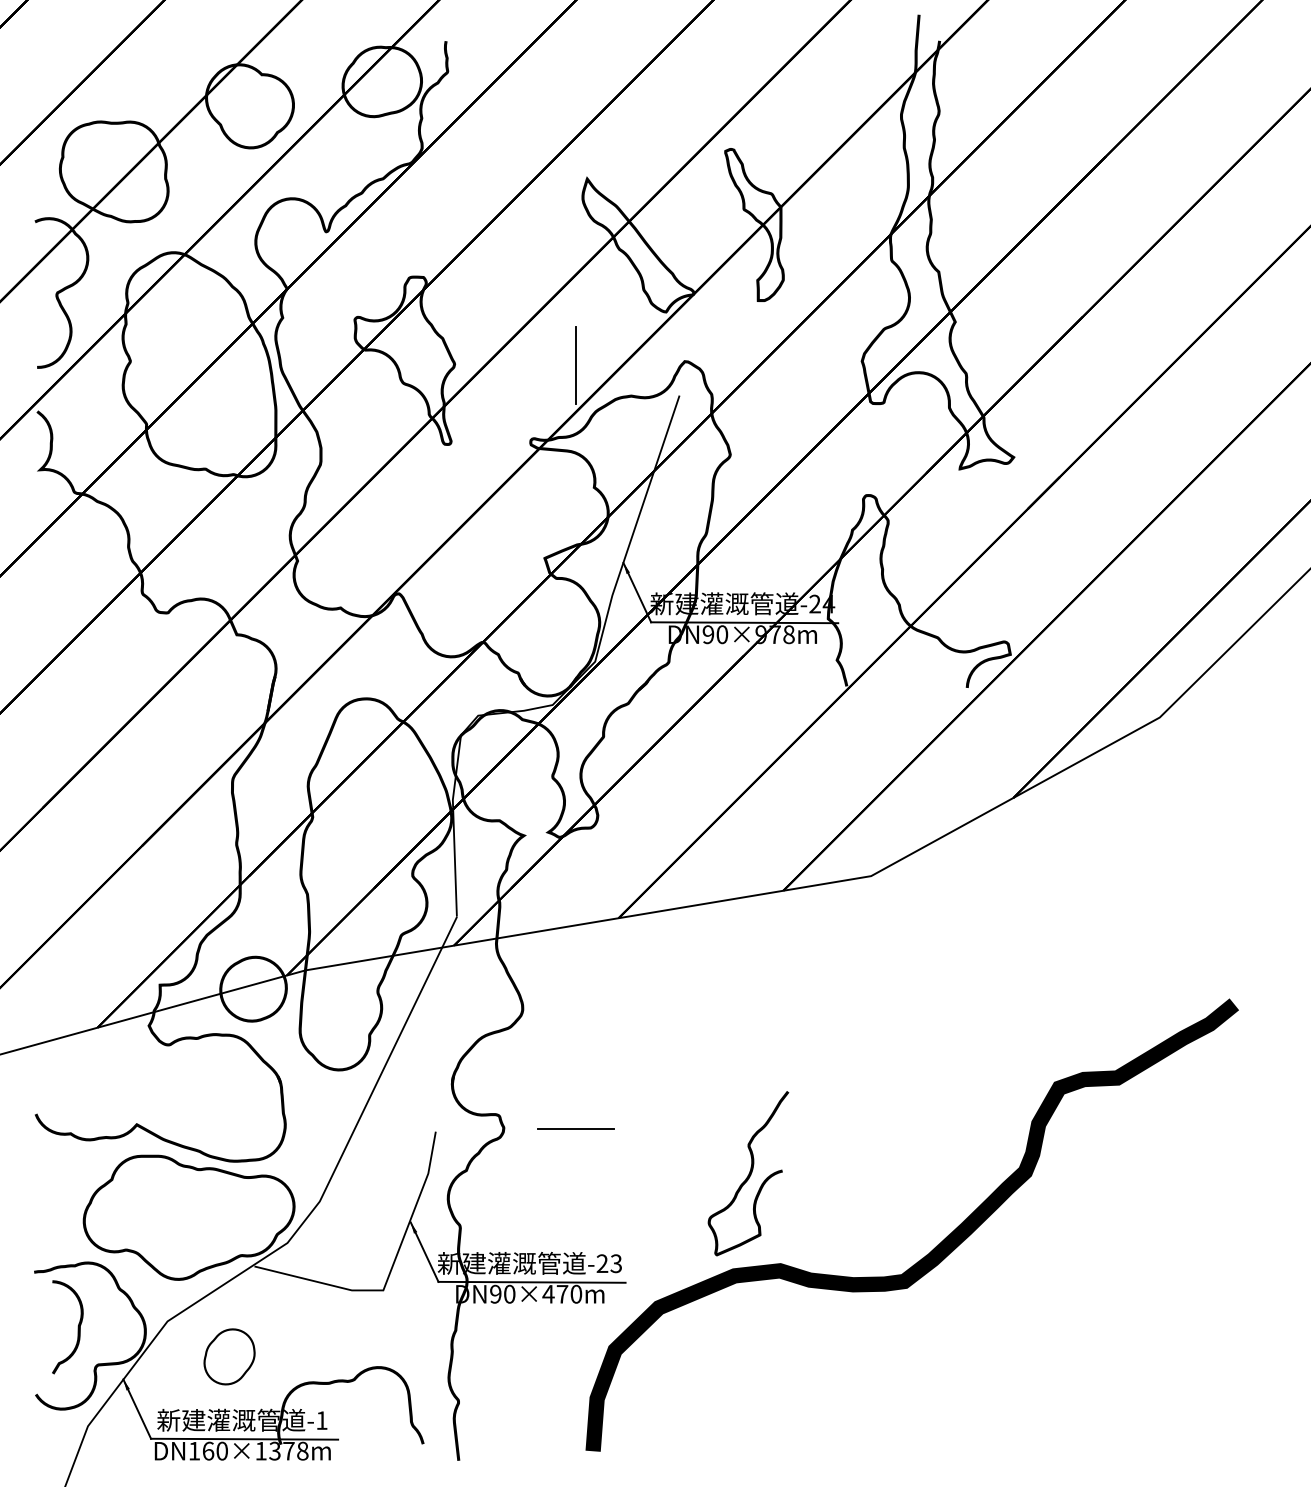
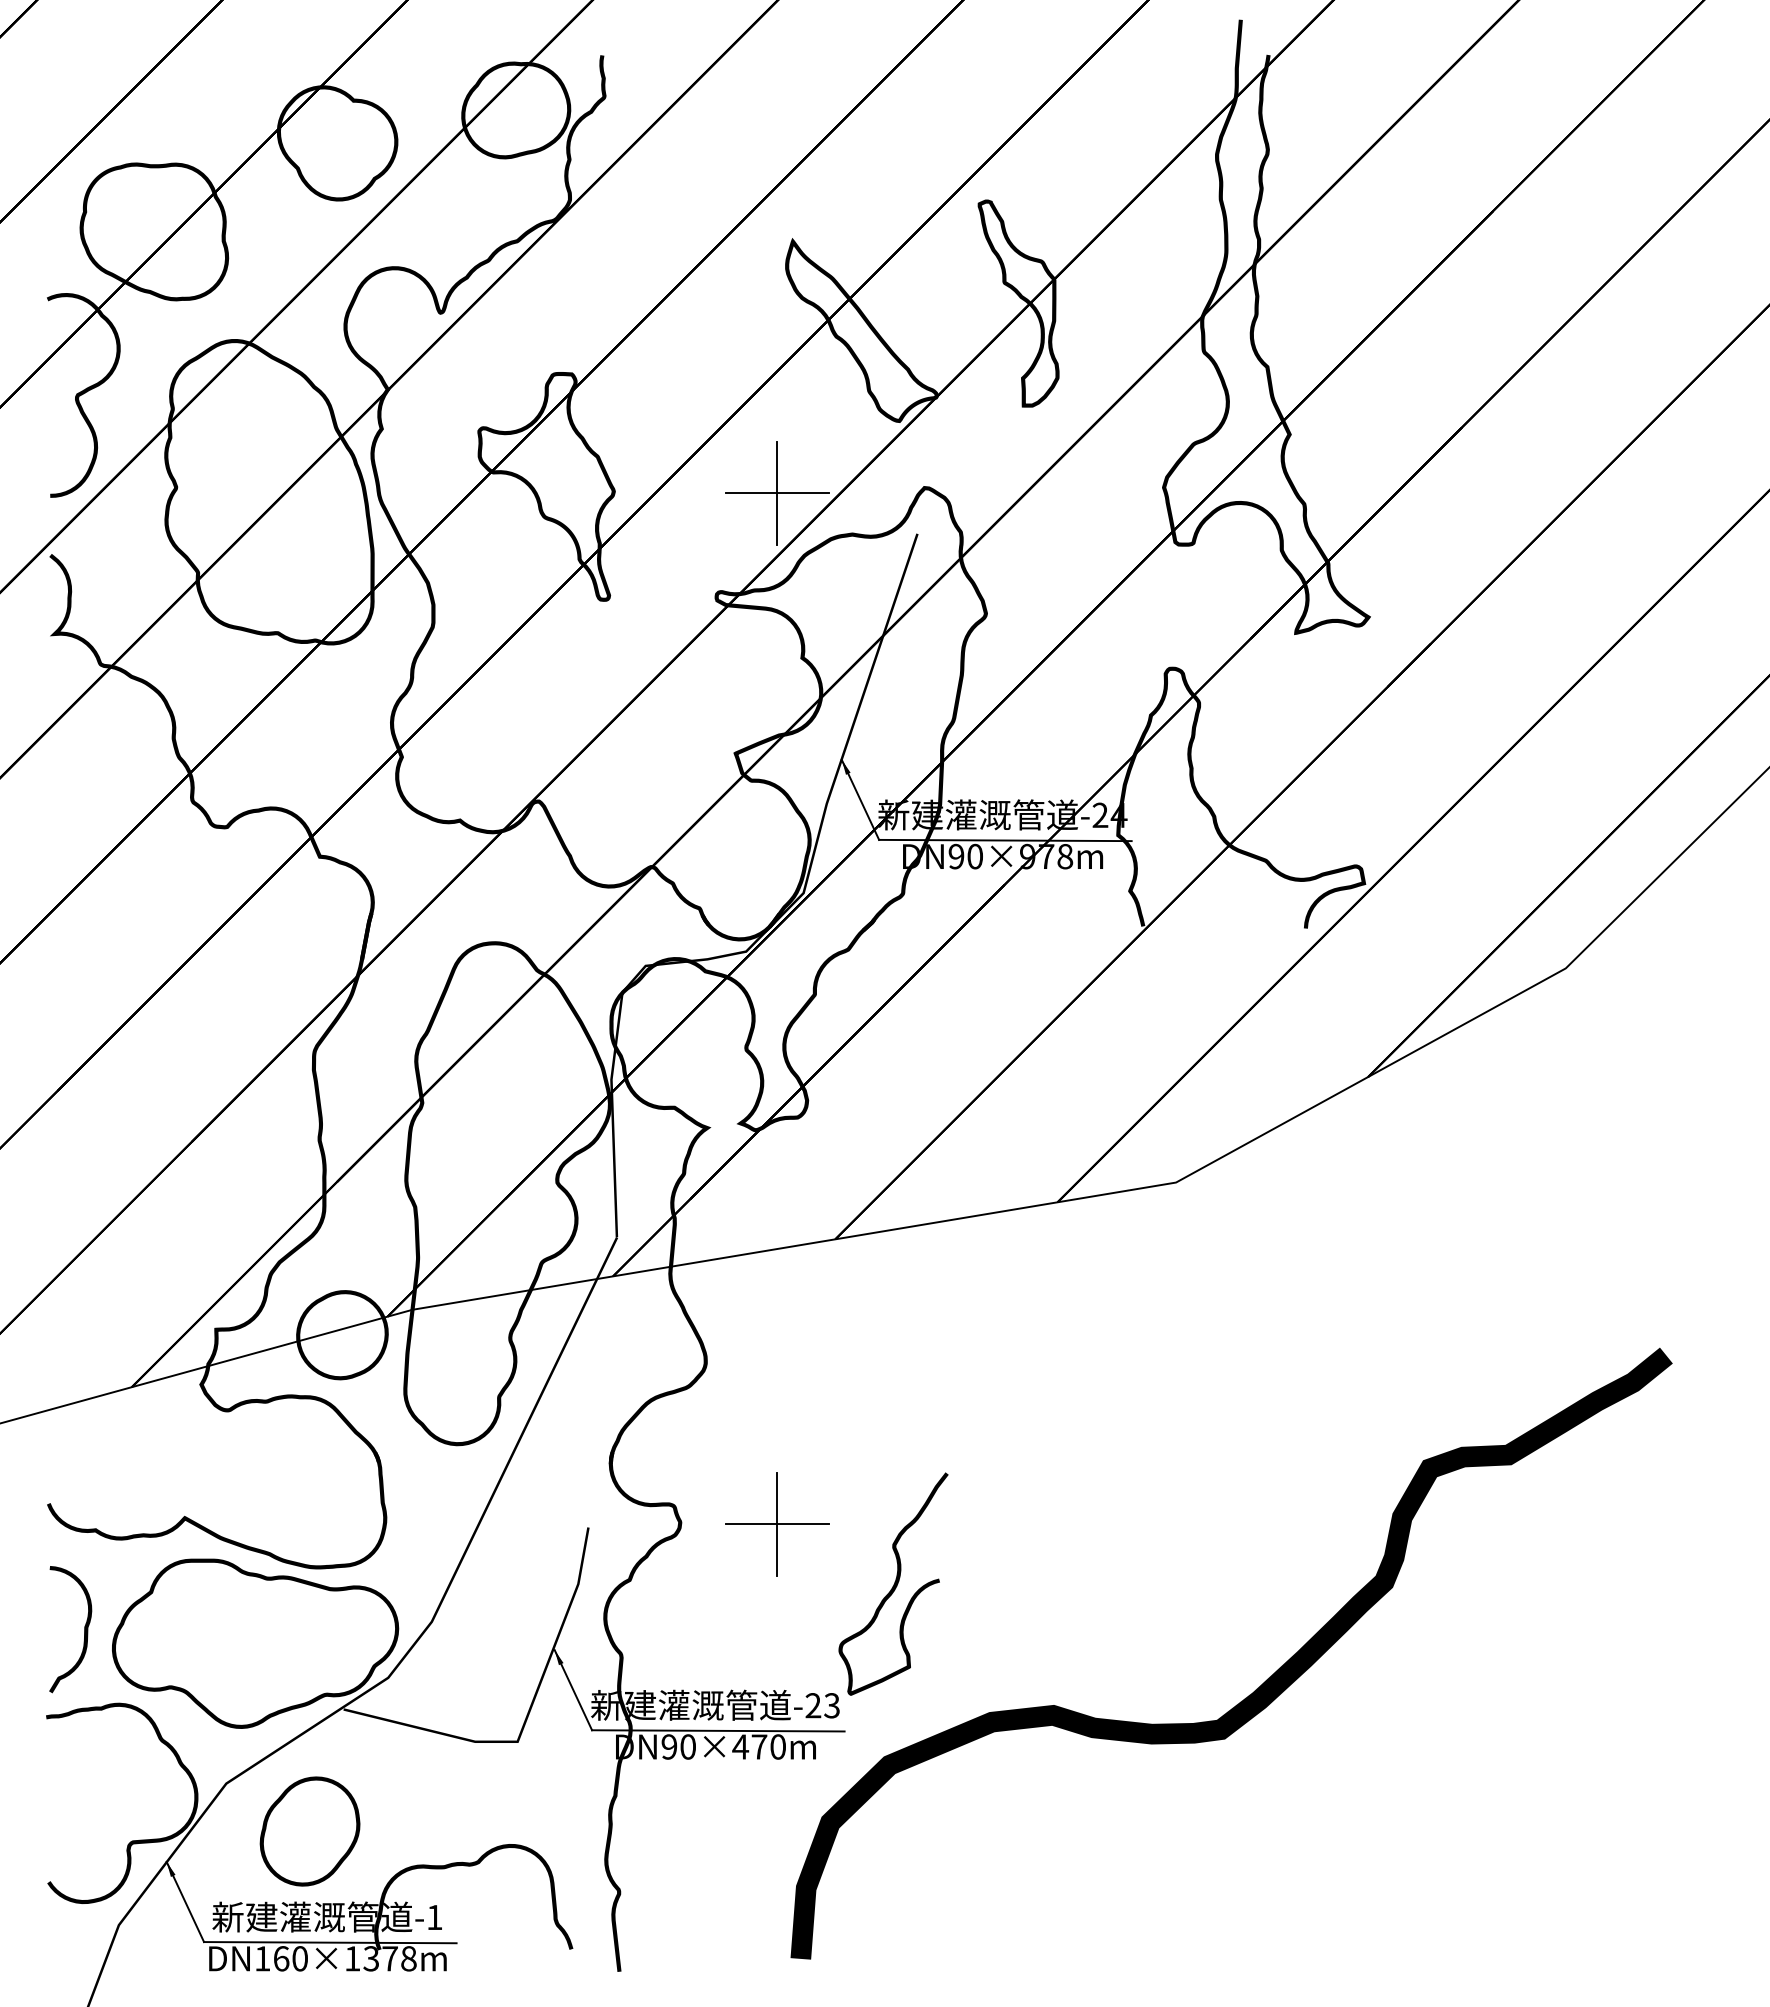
line: (575, 365) -> (777, 493), added
line: (575, 1129) -> (777, 1524), added
curve: (749, 1173) -> (894, 1583), moved
curve: (78, 1327) -> (84, 1629), moved
part: (229, 1356) -> (309, 1831), size x1.43

